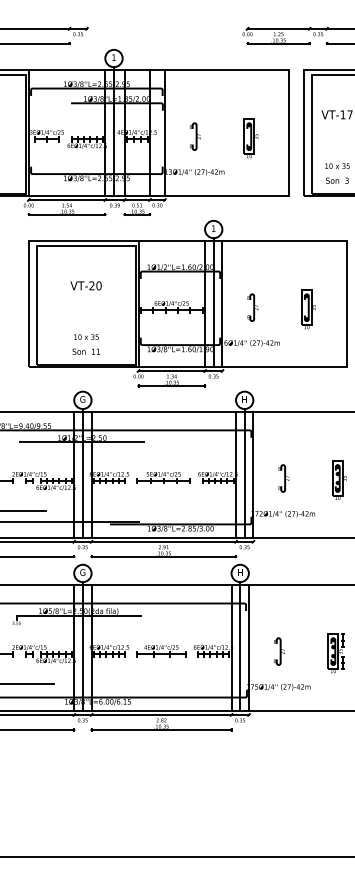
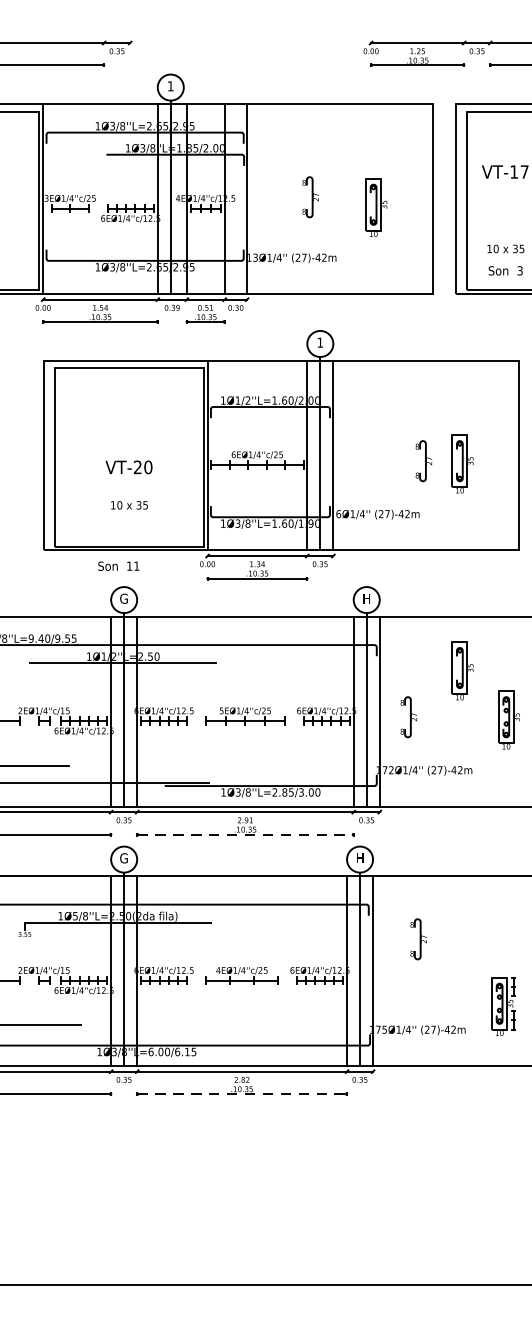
part: (194, 136) -> (309, 196), moved
text: (85, 285) -> (128, 466), moved
part: (252, 307) -> (423, 460), moved
text: (85, 351) -> (117, 565), moved
part: (308, 447) -> (462, 670), added
part: (283, 478) -> (408, 717), moved
line: (164, 556) -> (246, 834), solid -> dashed
part: (279, 651) -> (418, 939), moved
part: (335, 653) -> (502, 1006), moved
line: (161, 729) -> (242, 1093), solid -> dashed

